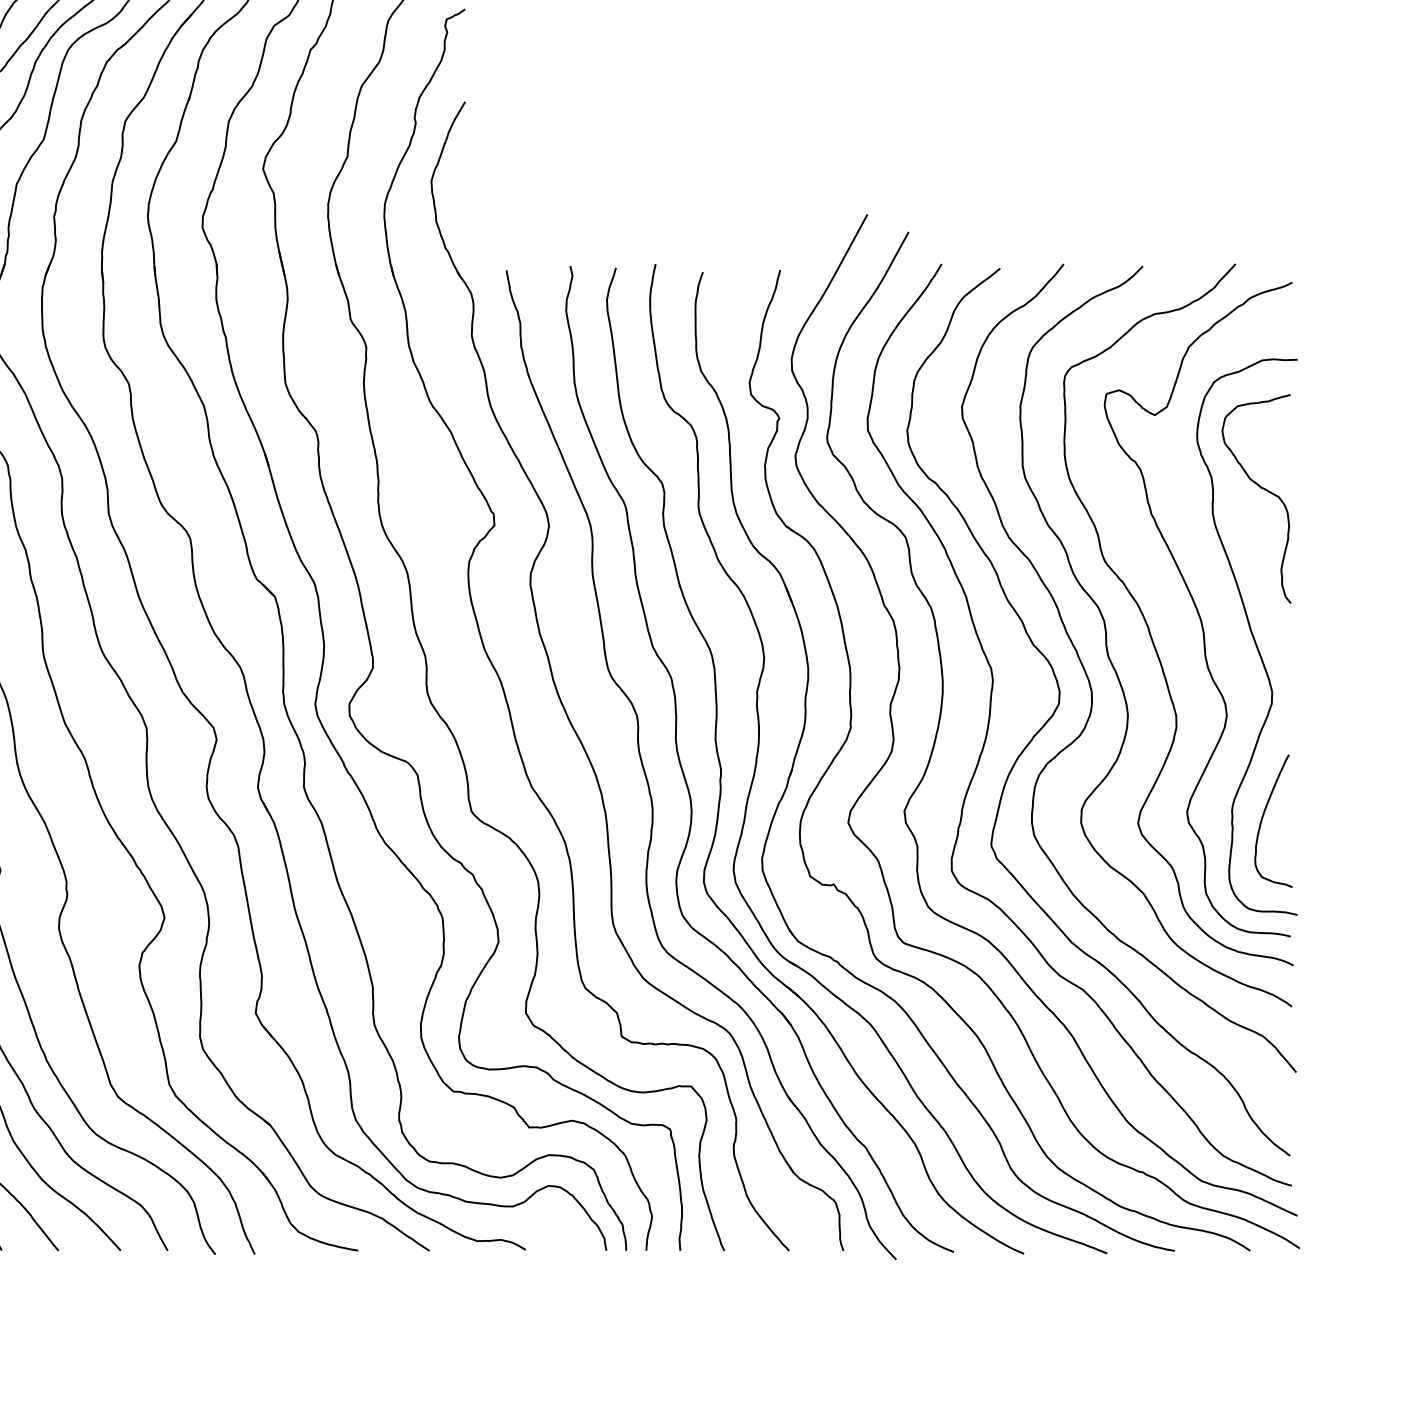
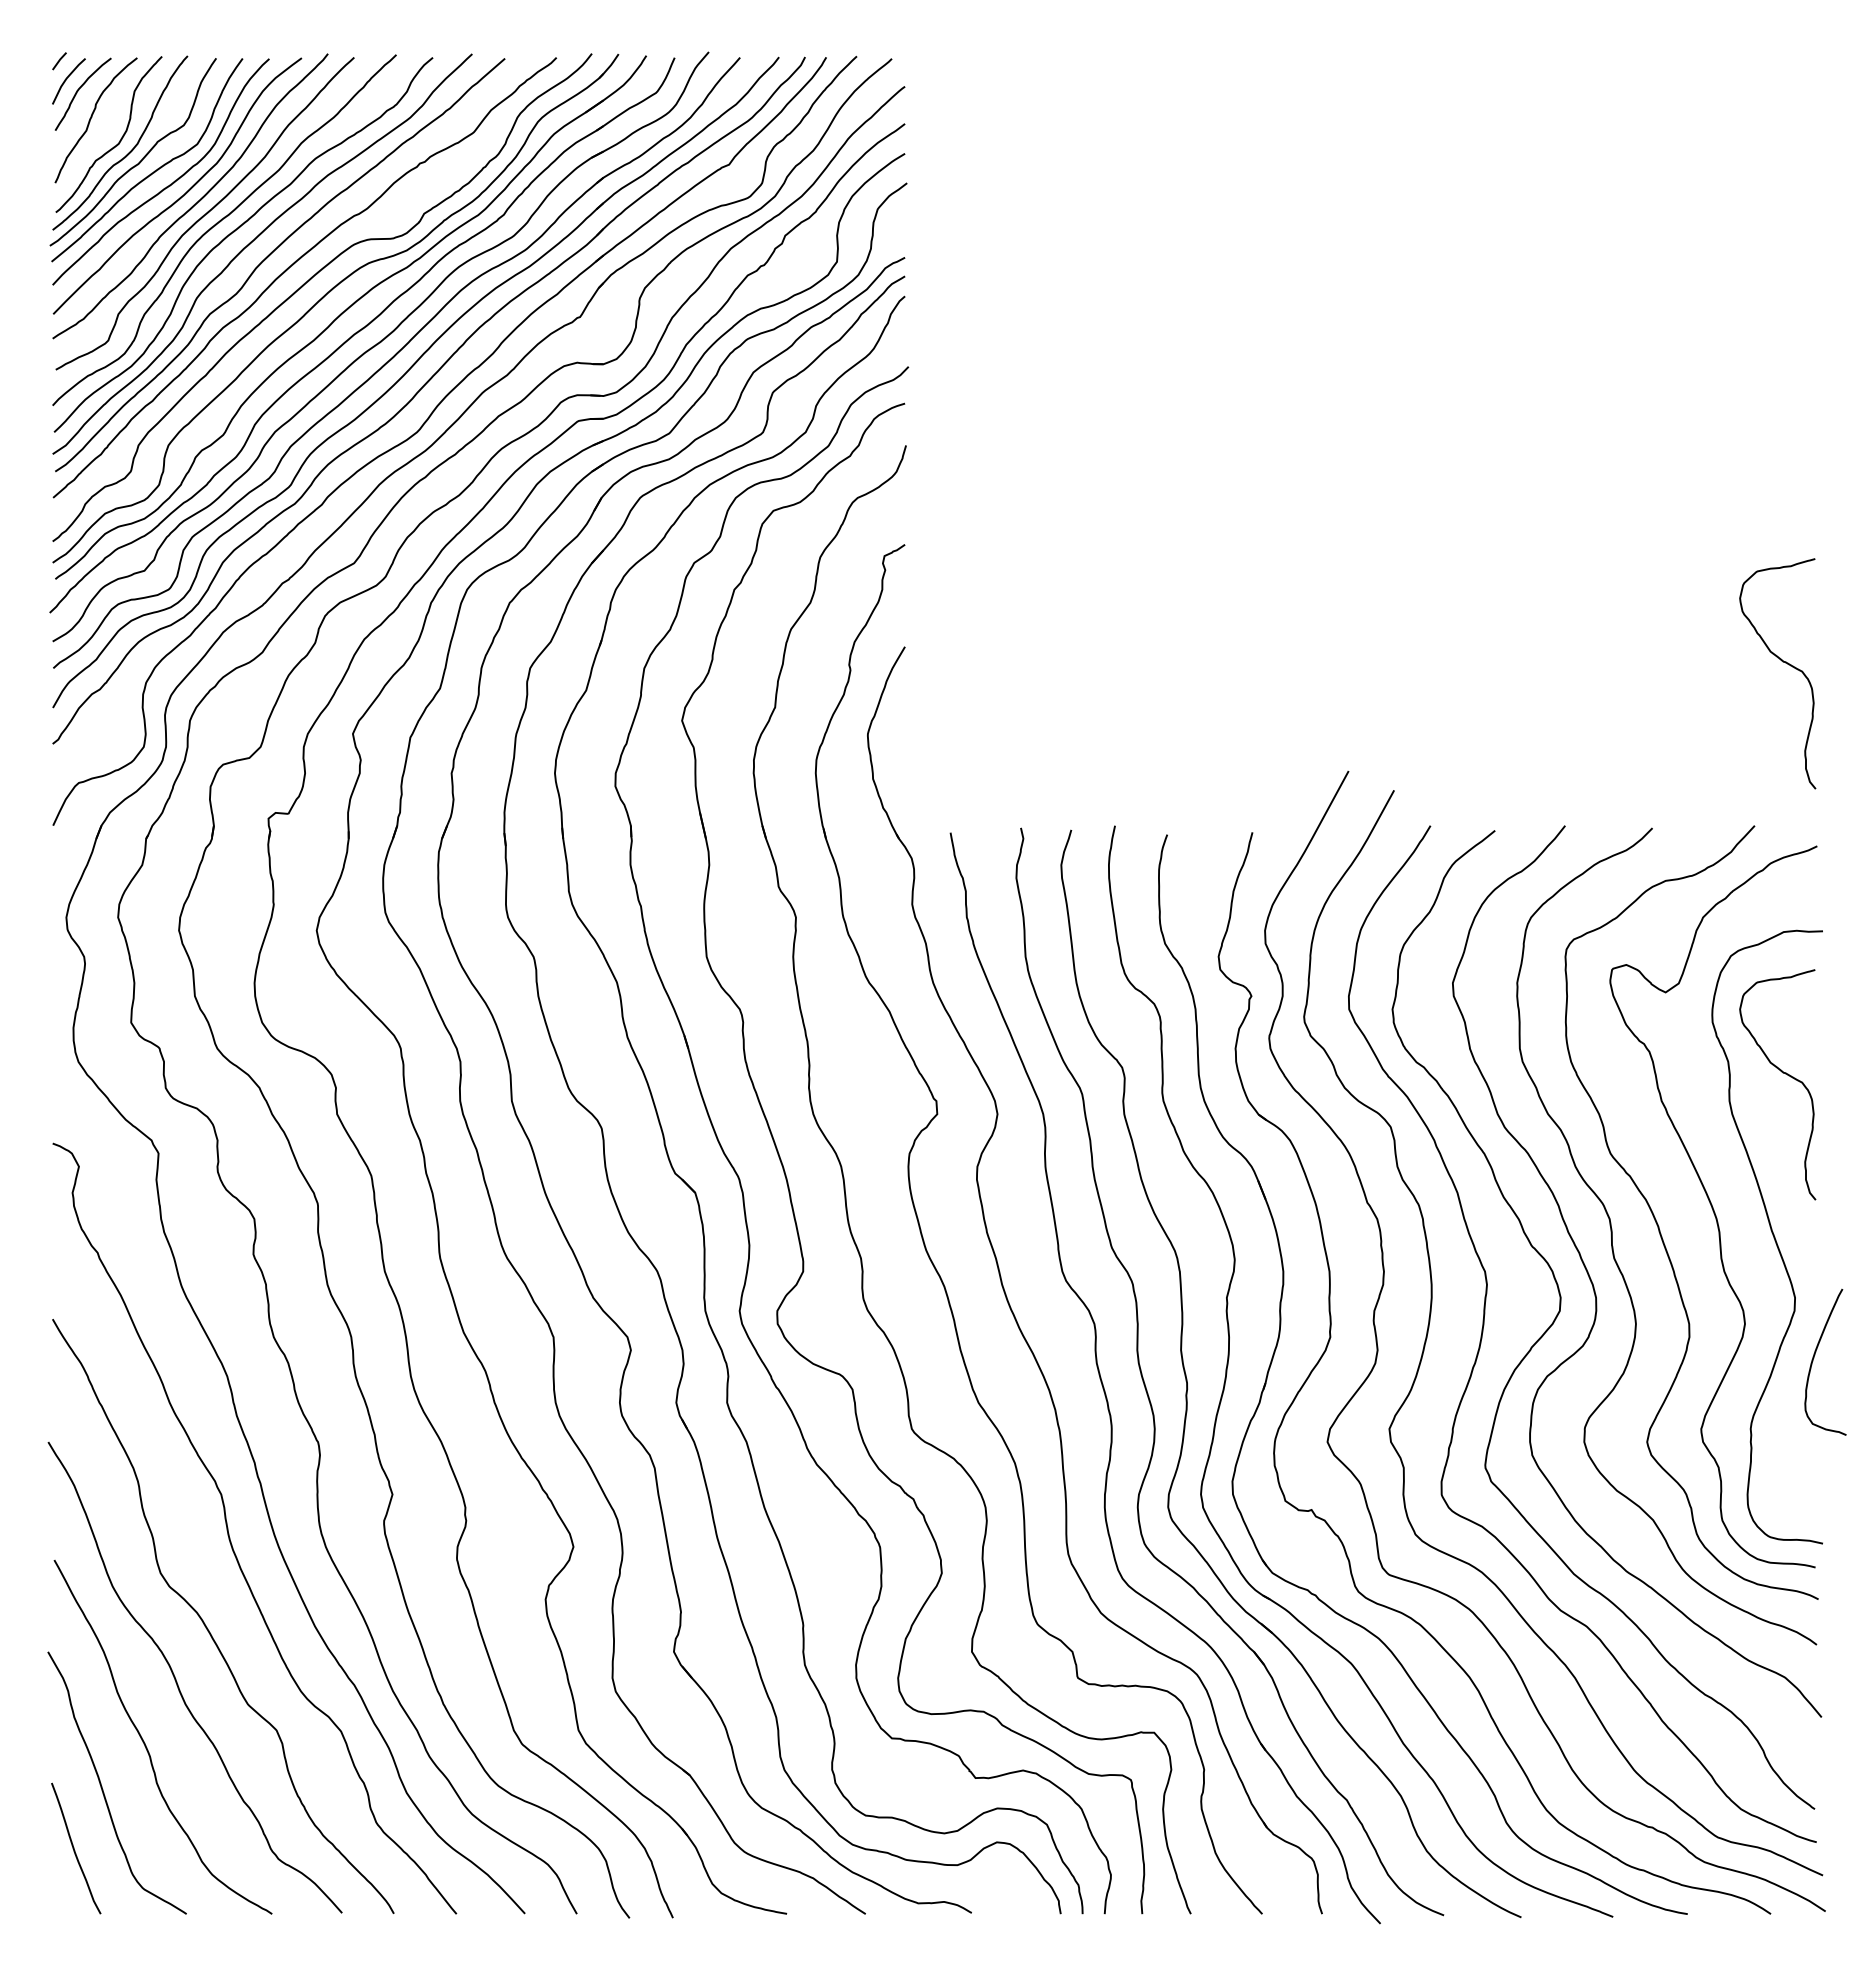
curve: (1260, 116) -> (1782, 662), added
curve: (1263, 817) -> (1814, 1358), moved

